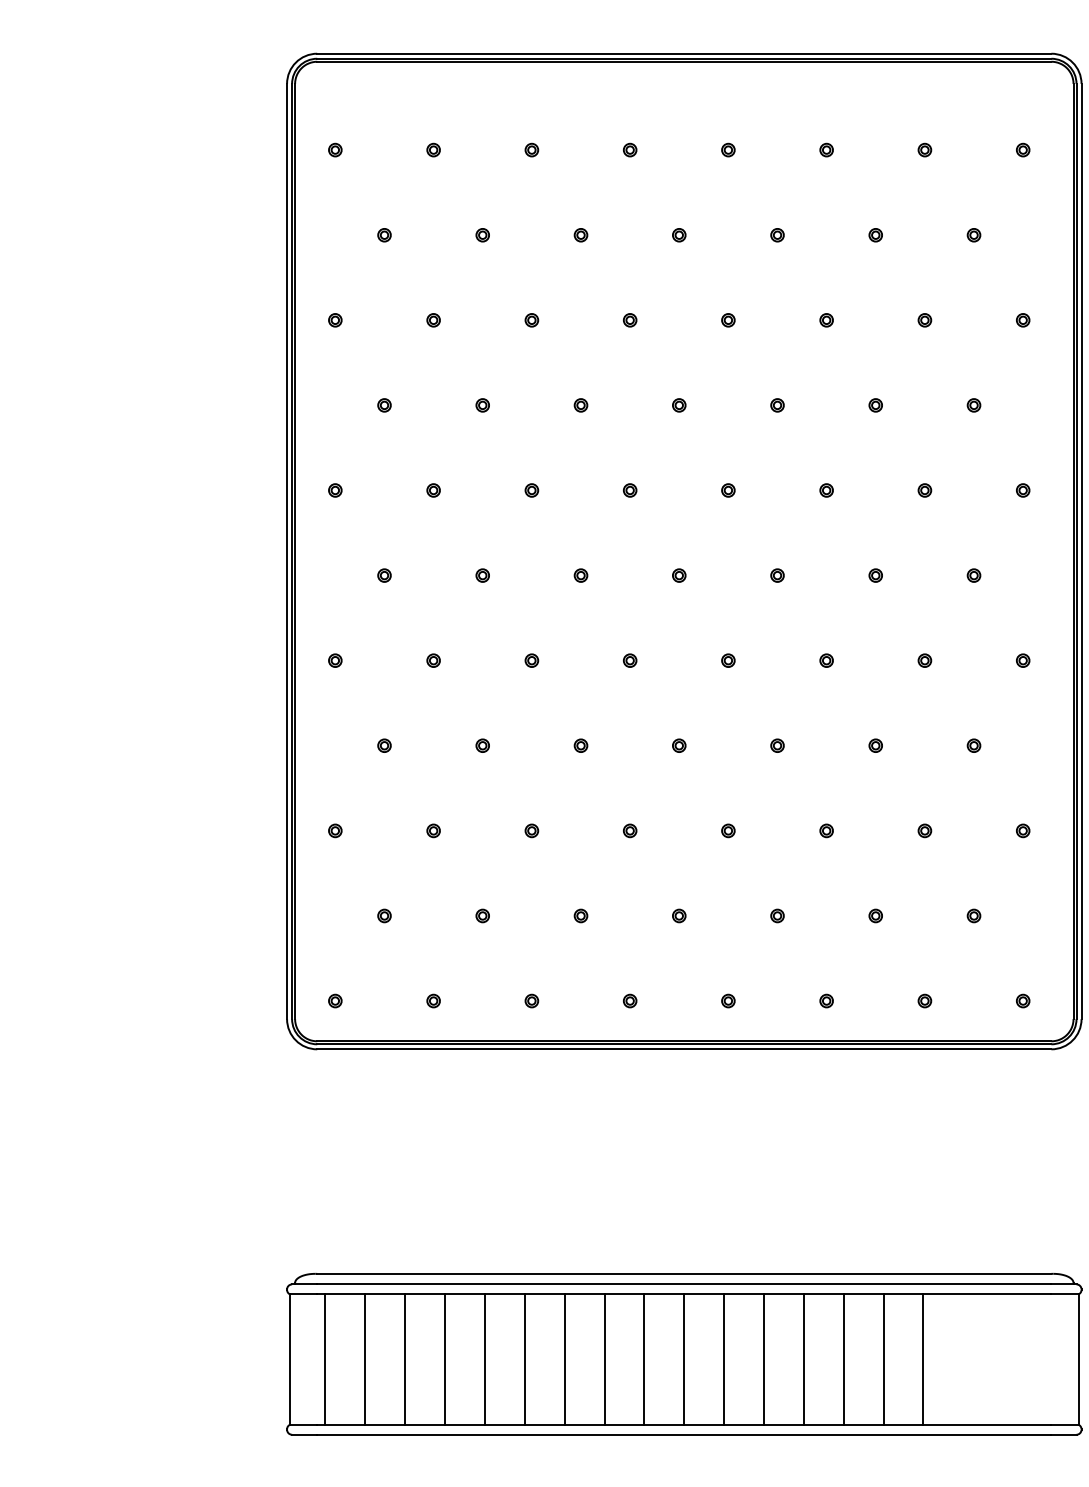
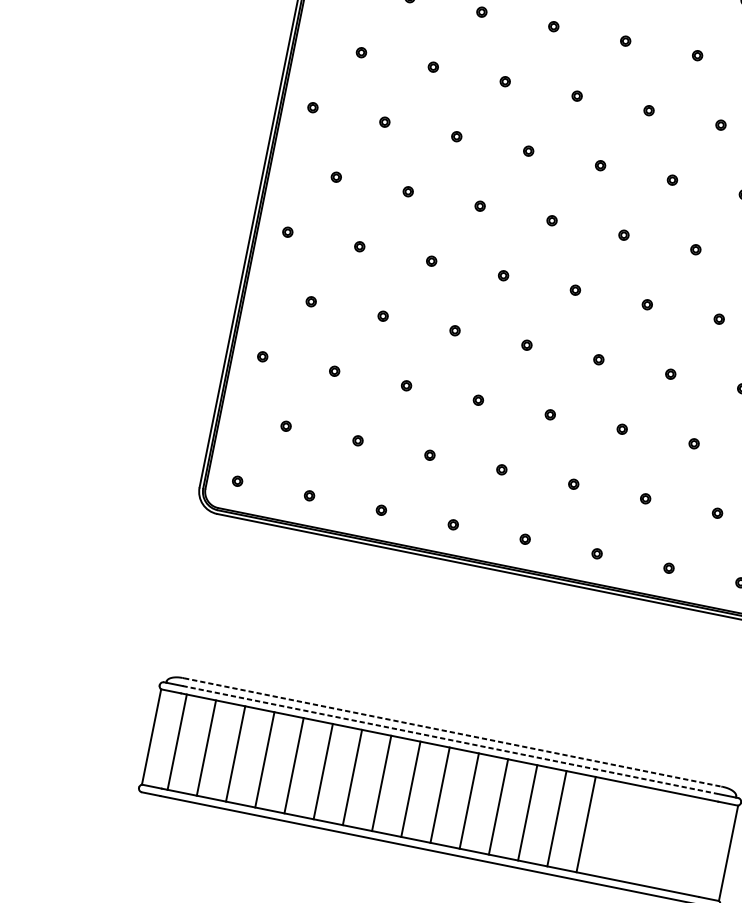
line: (684, 1273) -> (452, 732), solid -> dashed
line: (684, 1284) -> (451, 740), solid -> dashed
line: (922, 1359) -> (614, 830), removed

